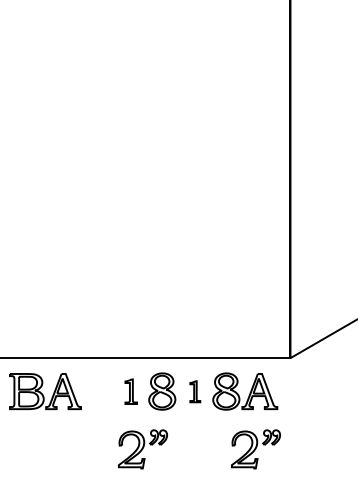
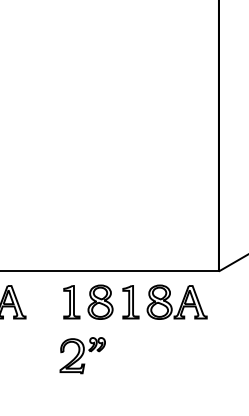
part: (131, 391) -> (72, 302), size x1.43
part: (195, 391) -> (131, 302), size x1.67
part: (255, 449) -> (186, 355), removed

